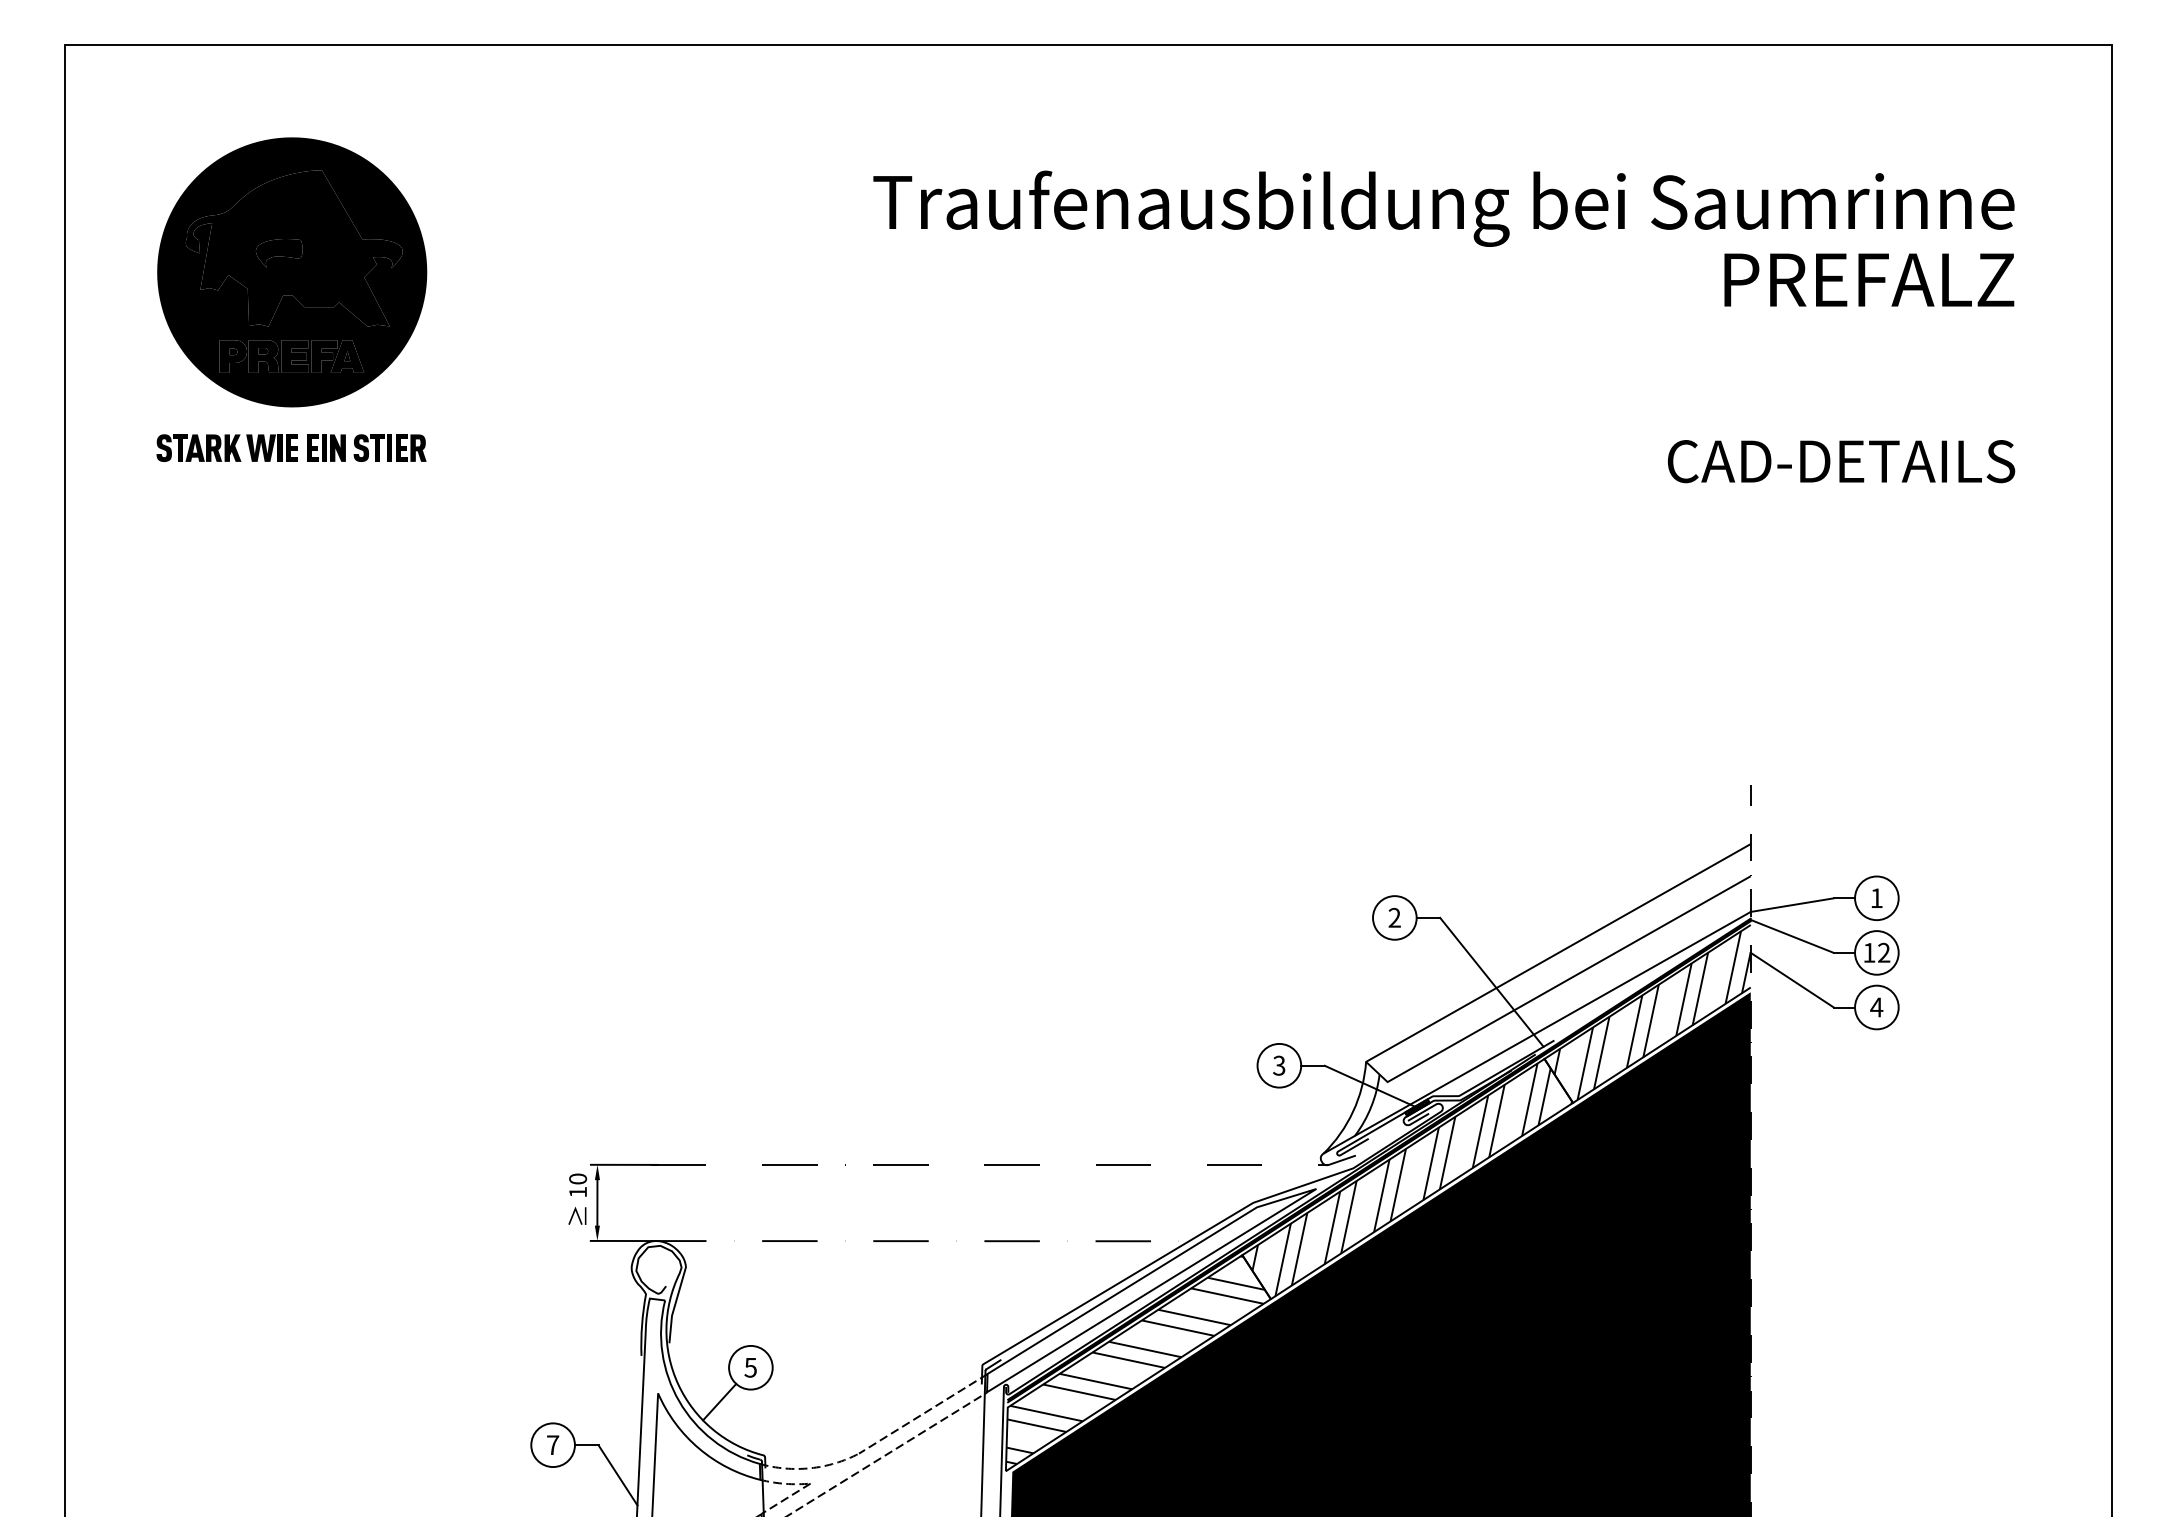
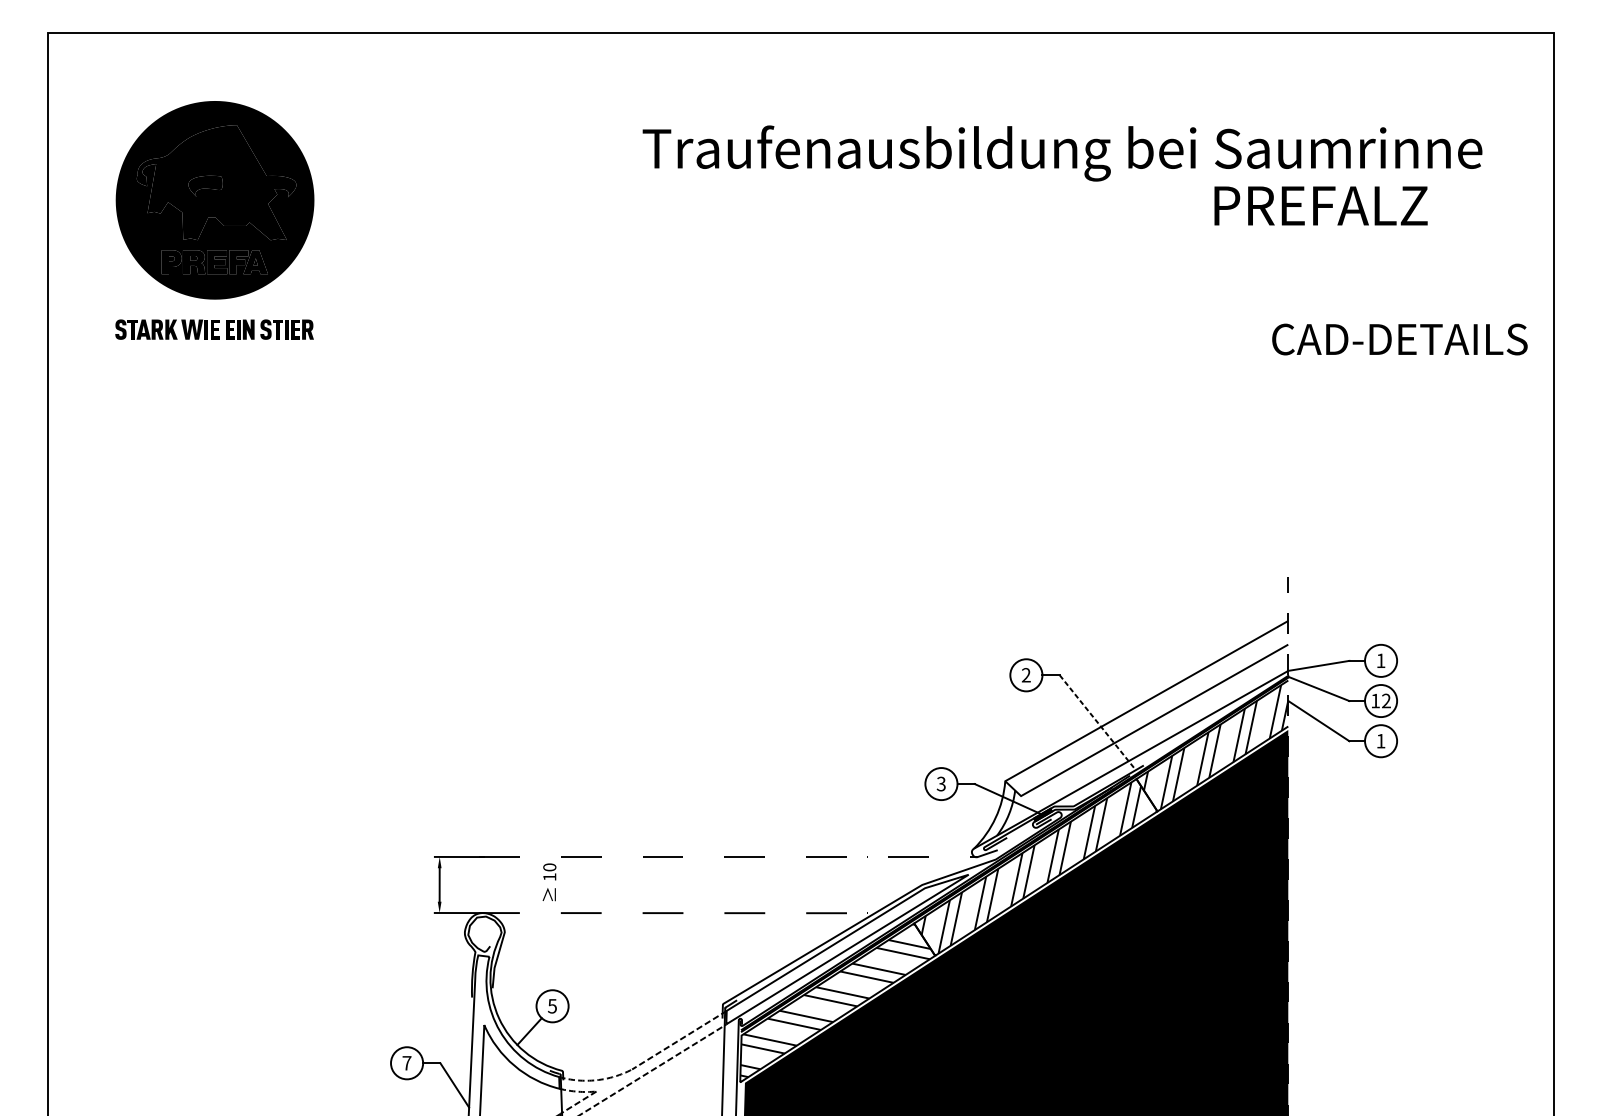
text: (1869, 279) -> (1321, 205), moved
text: (1841, 461) -> (1399, 339), moved
line: (1491, 982) -> (1097, 722), solid -> dashed
text: (1876, 1007) -> (1380, 741), 4 -> 1
text: (577, 1198) -> (549, 881), moved

